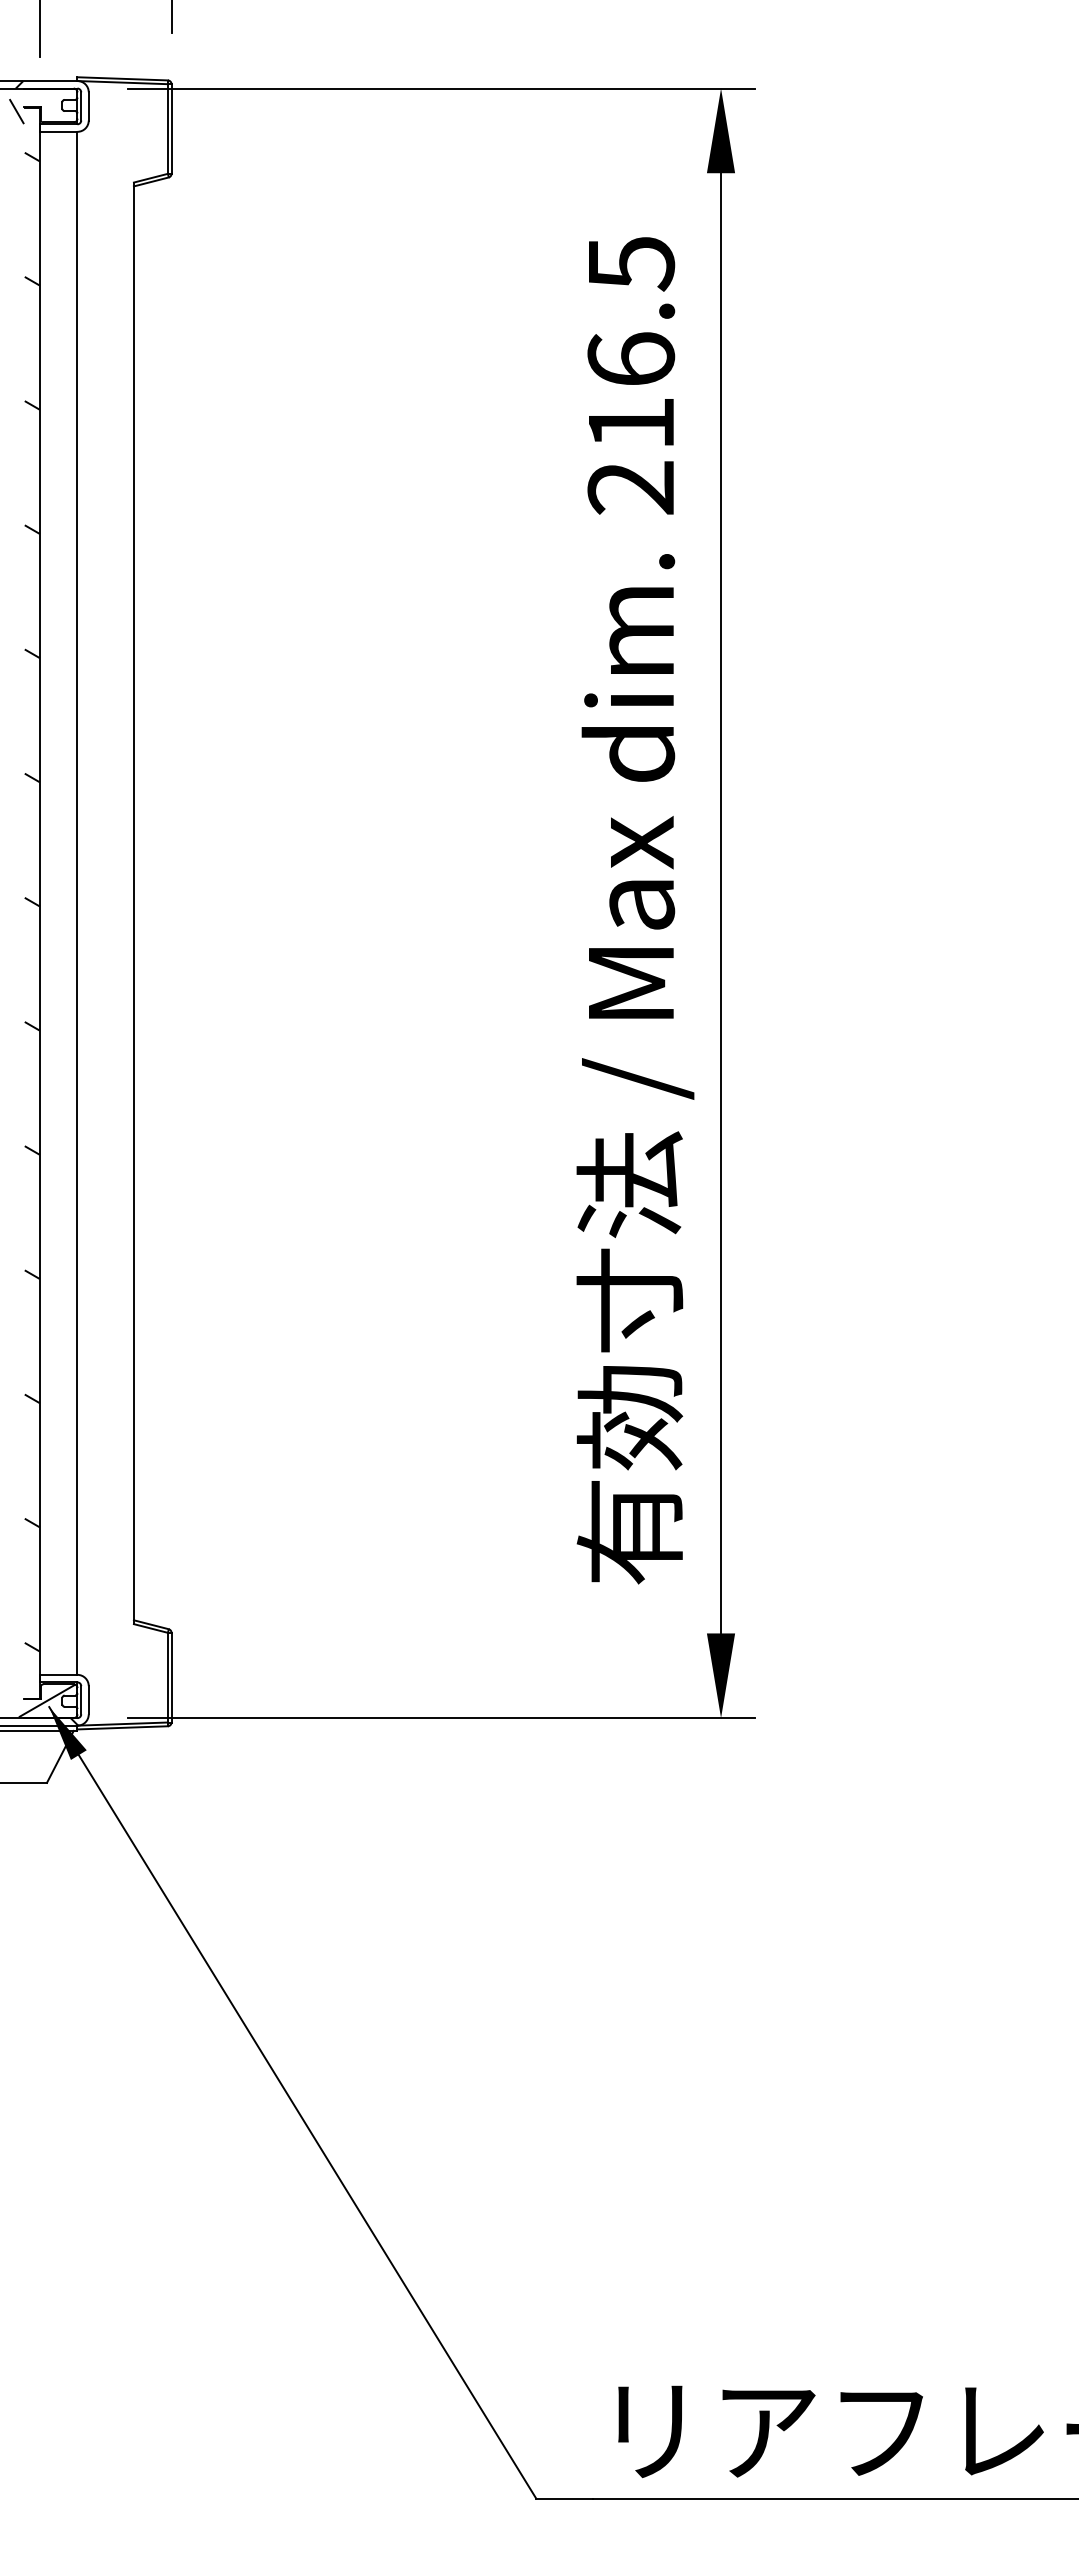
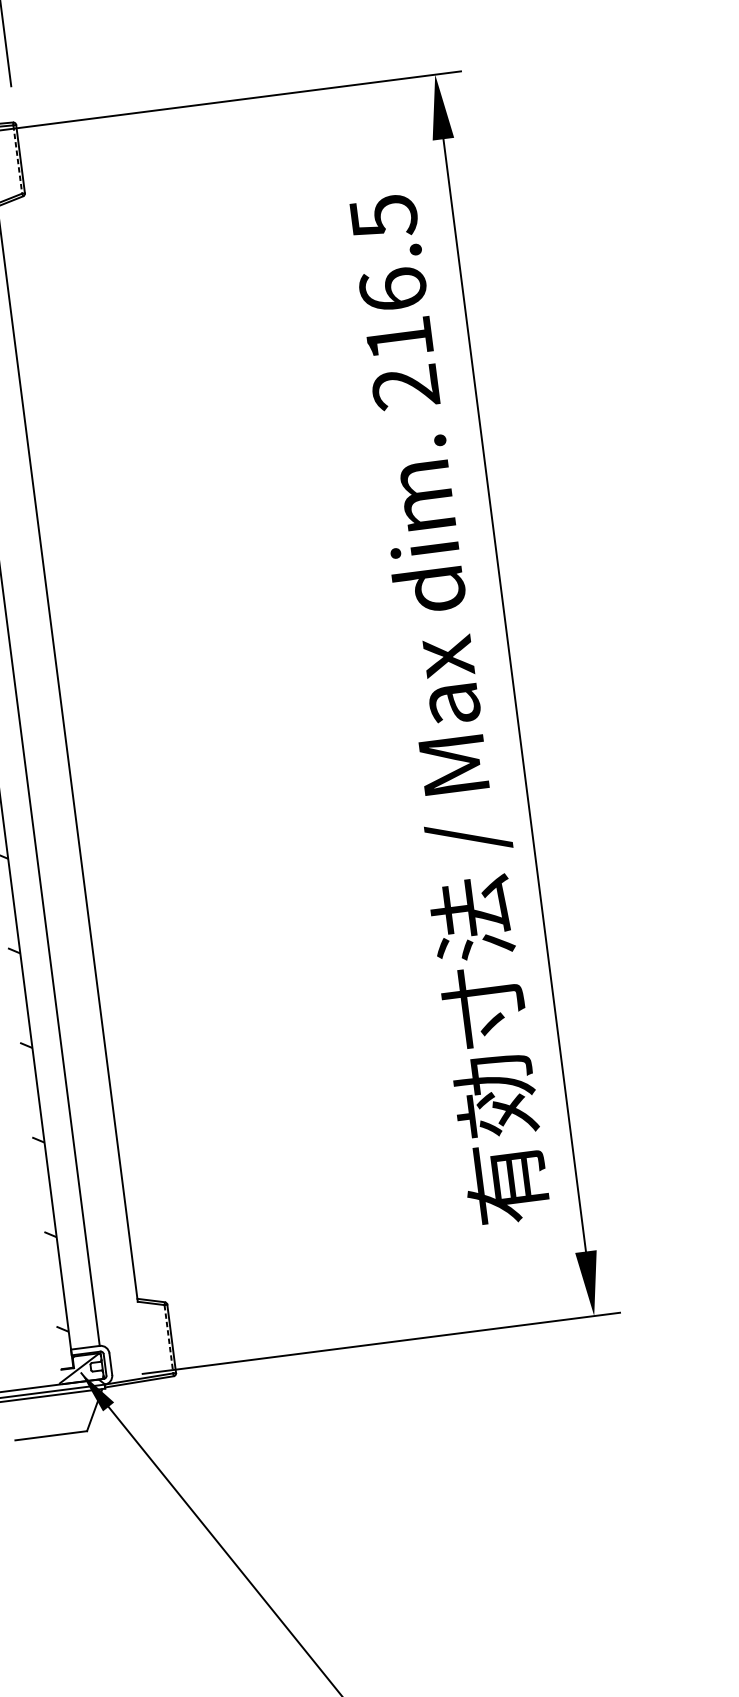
line: (167, 129) -> (17, 159), solid -> dashed
line: (167, 1677) -> (168, 1339), solid -> dashed

